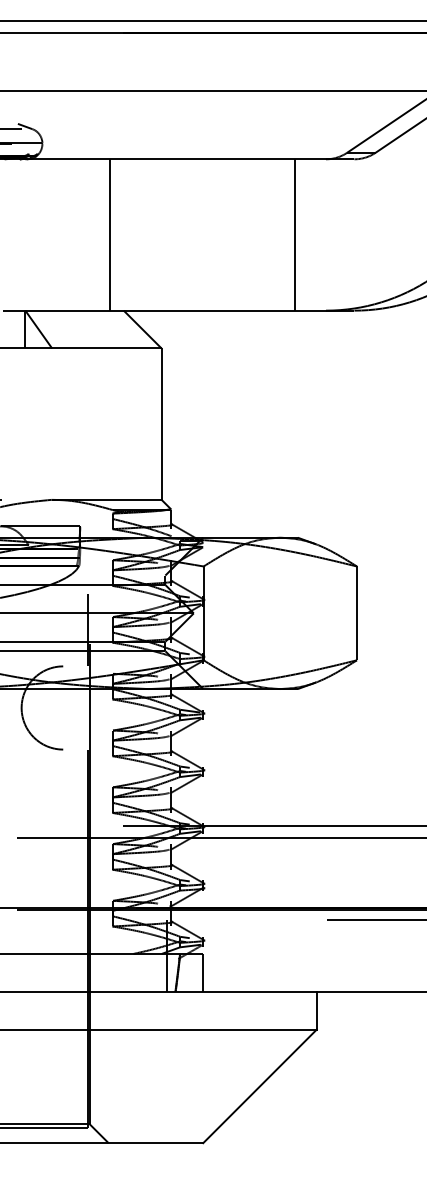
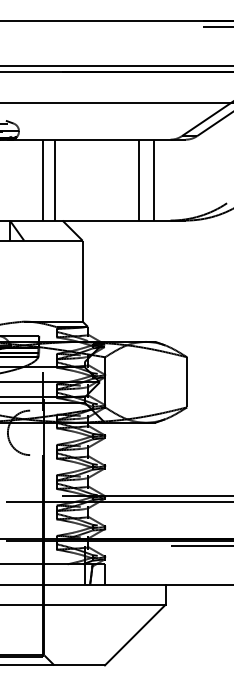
line: (88, 233) -> (43, 179), added
line: (266, 233) -> (138, 179), added

